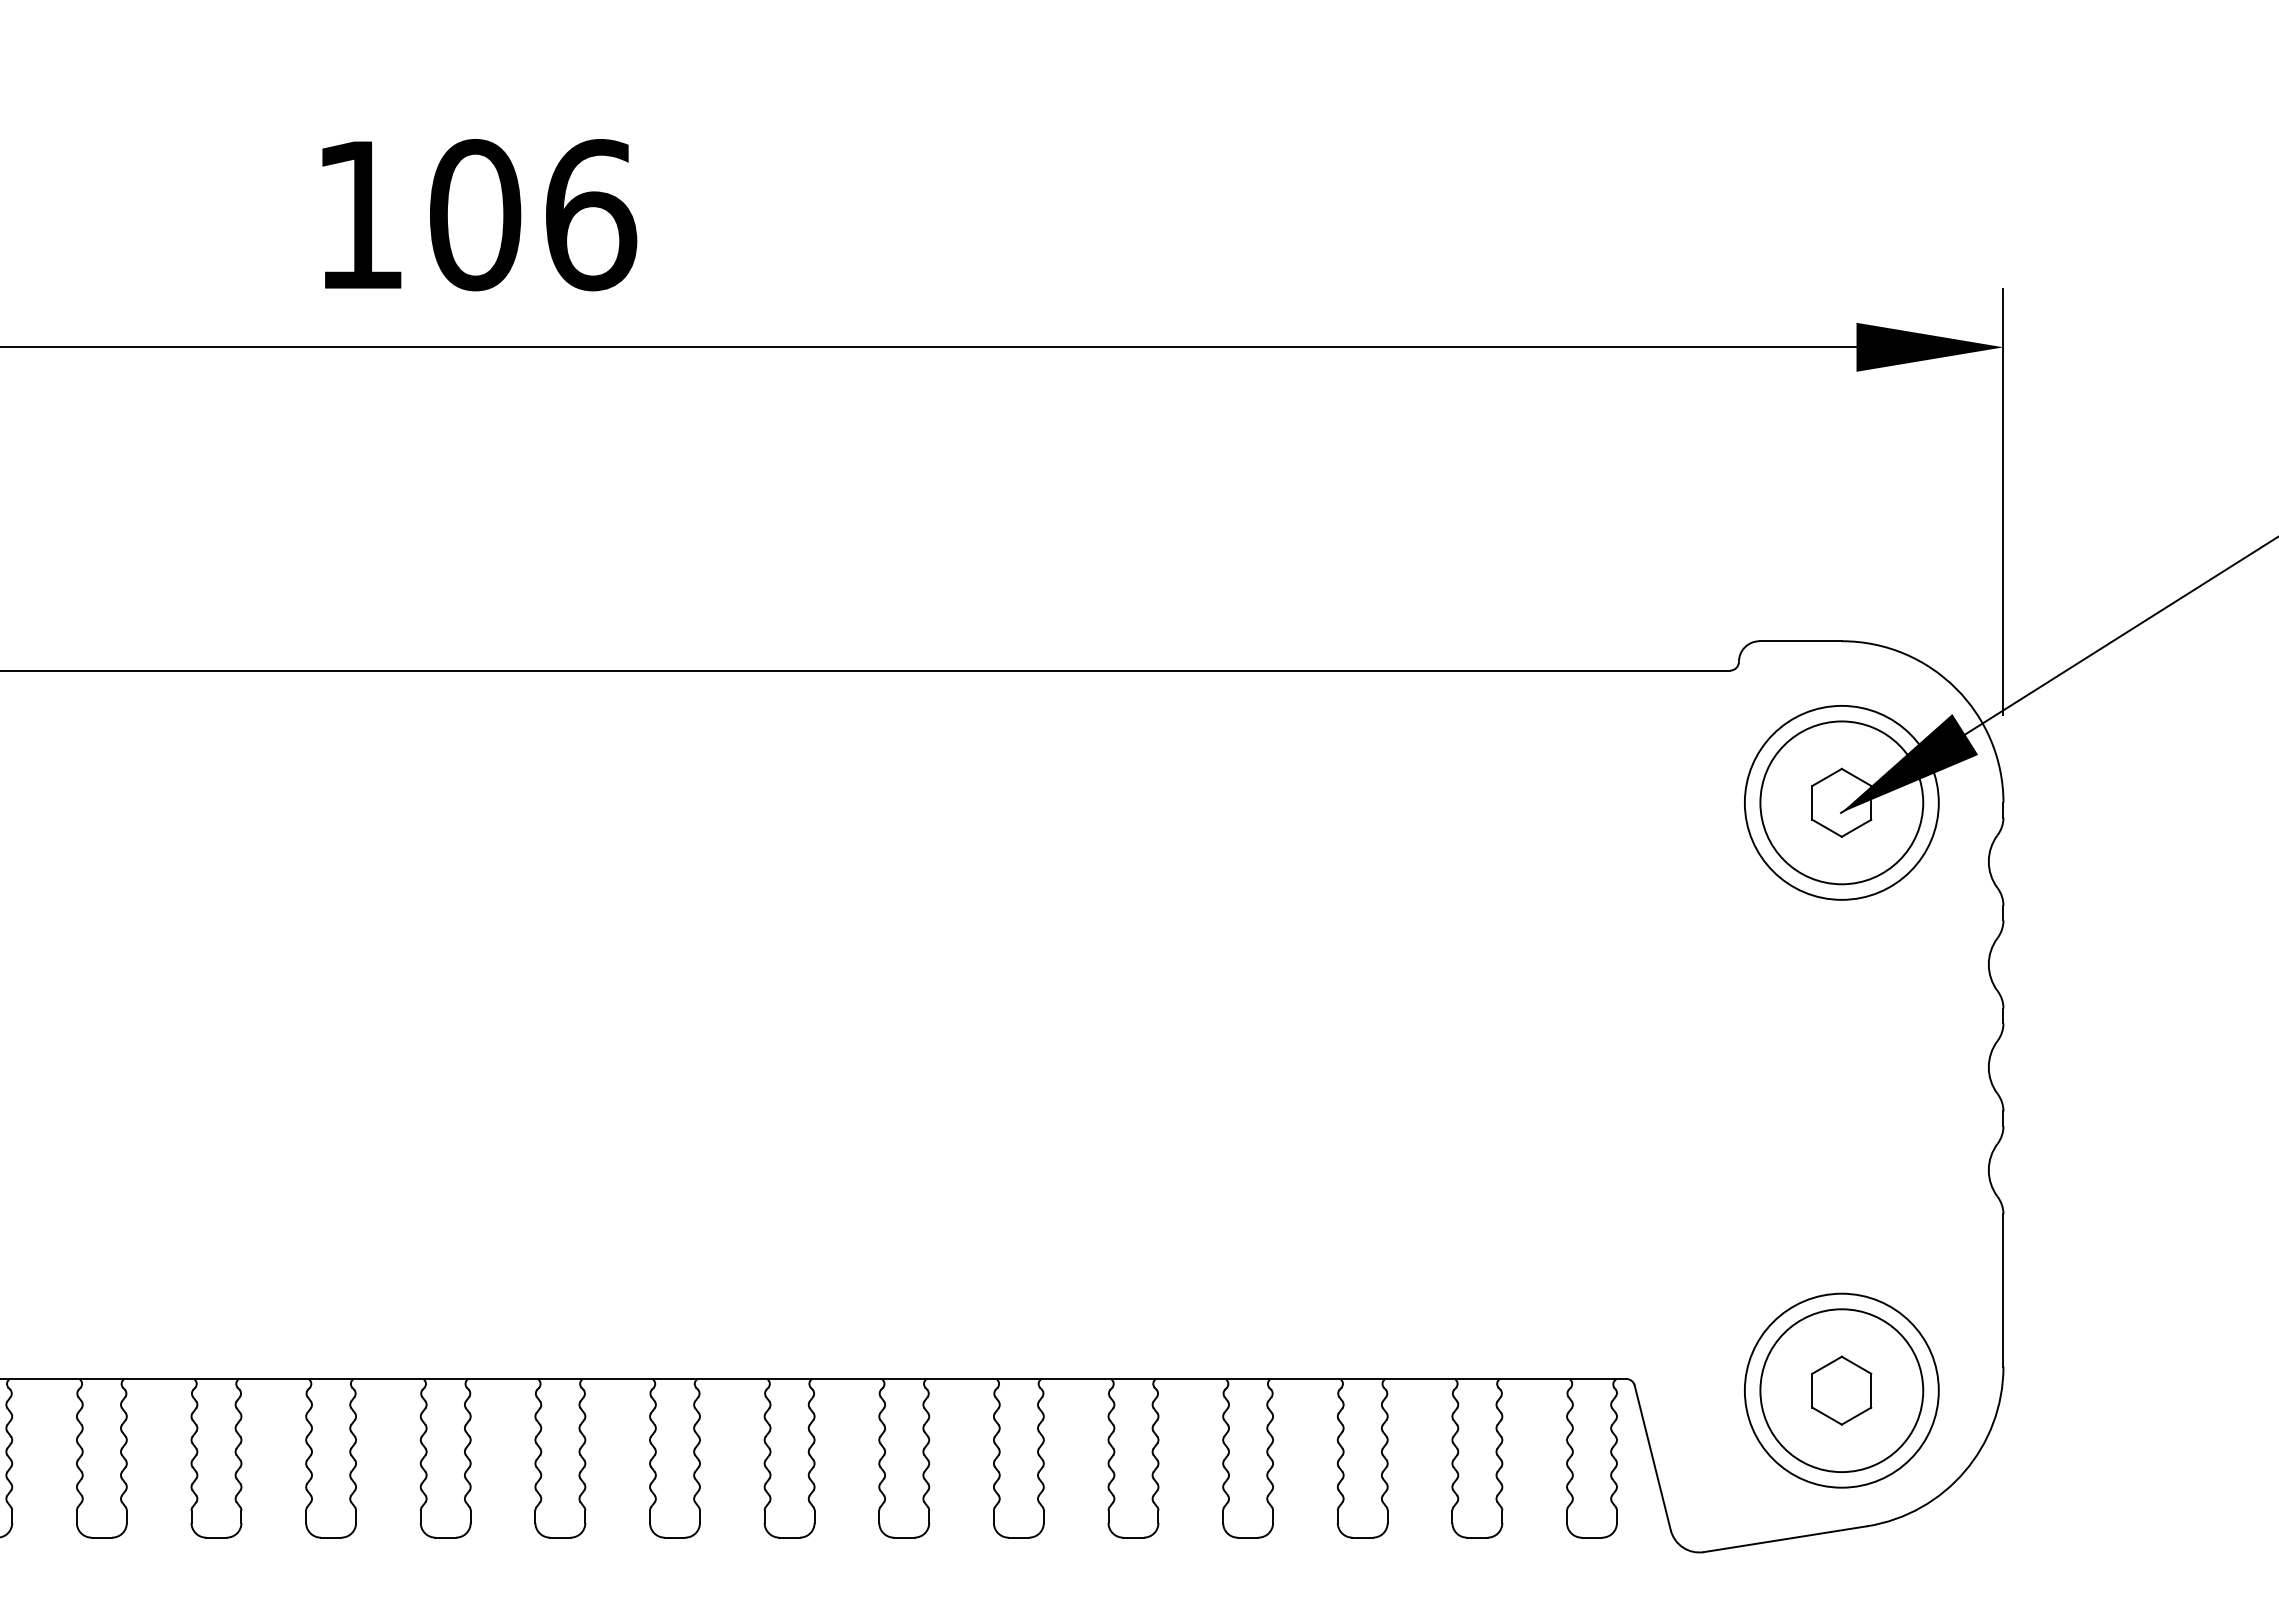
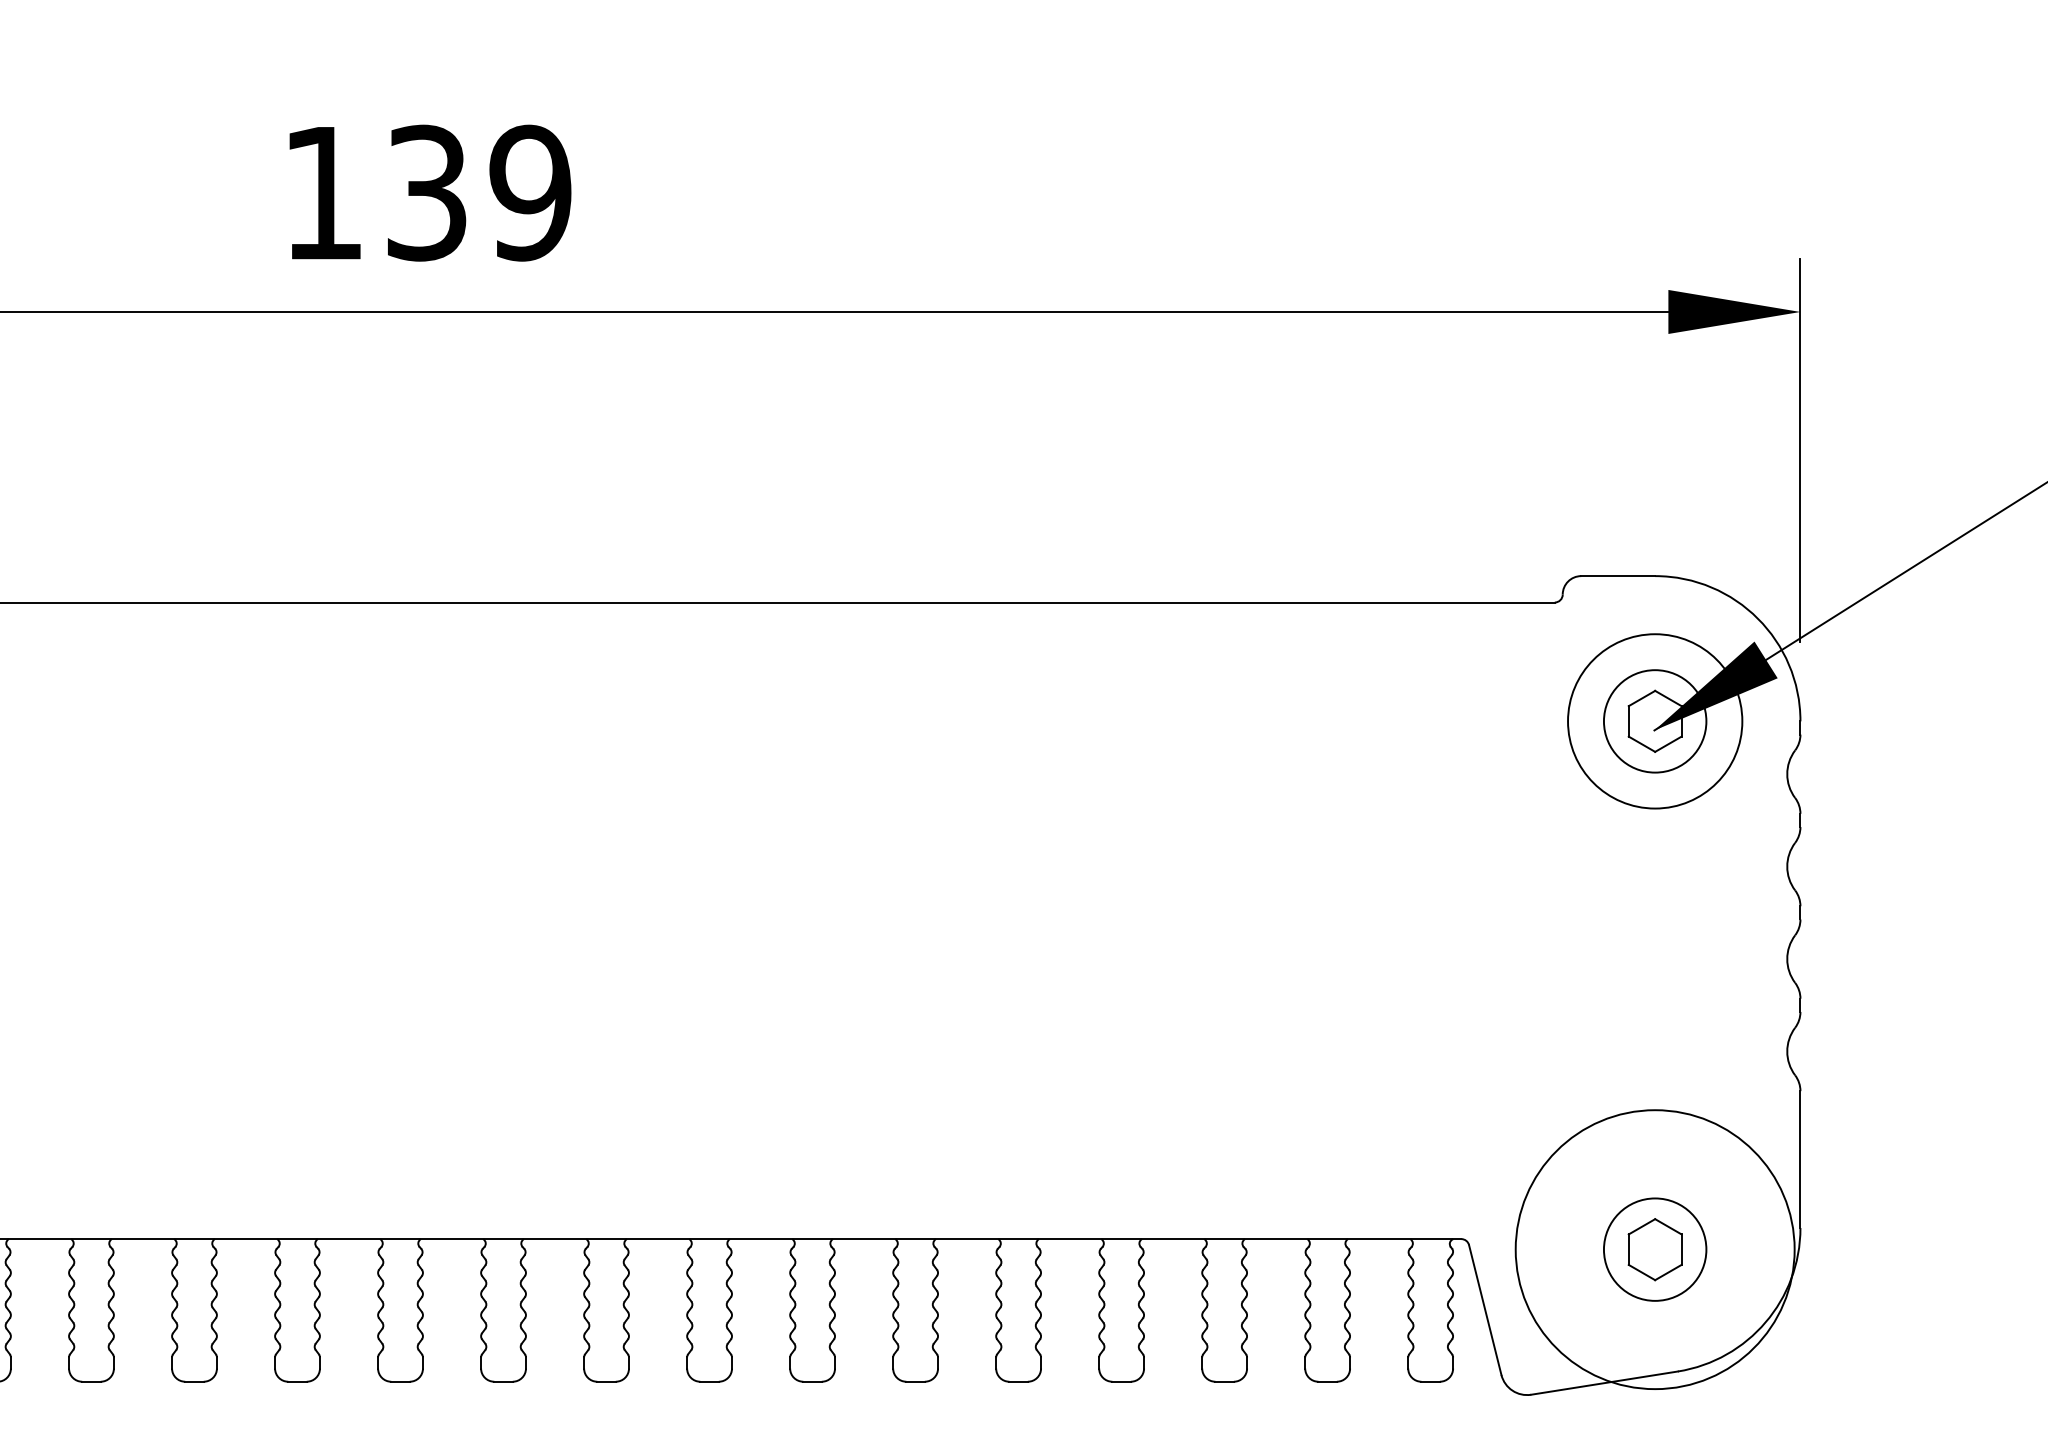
text: (533, 215) -> (479, 193), 106 -> 139
circle: (1841, 802) -> (1654, 721), size x0.7
circle: (1841, 1390) -> (1654, 1249), size x0.7
circle: (1841, 1390) -> (1654, 1249), size x1.6

